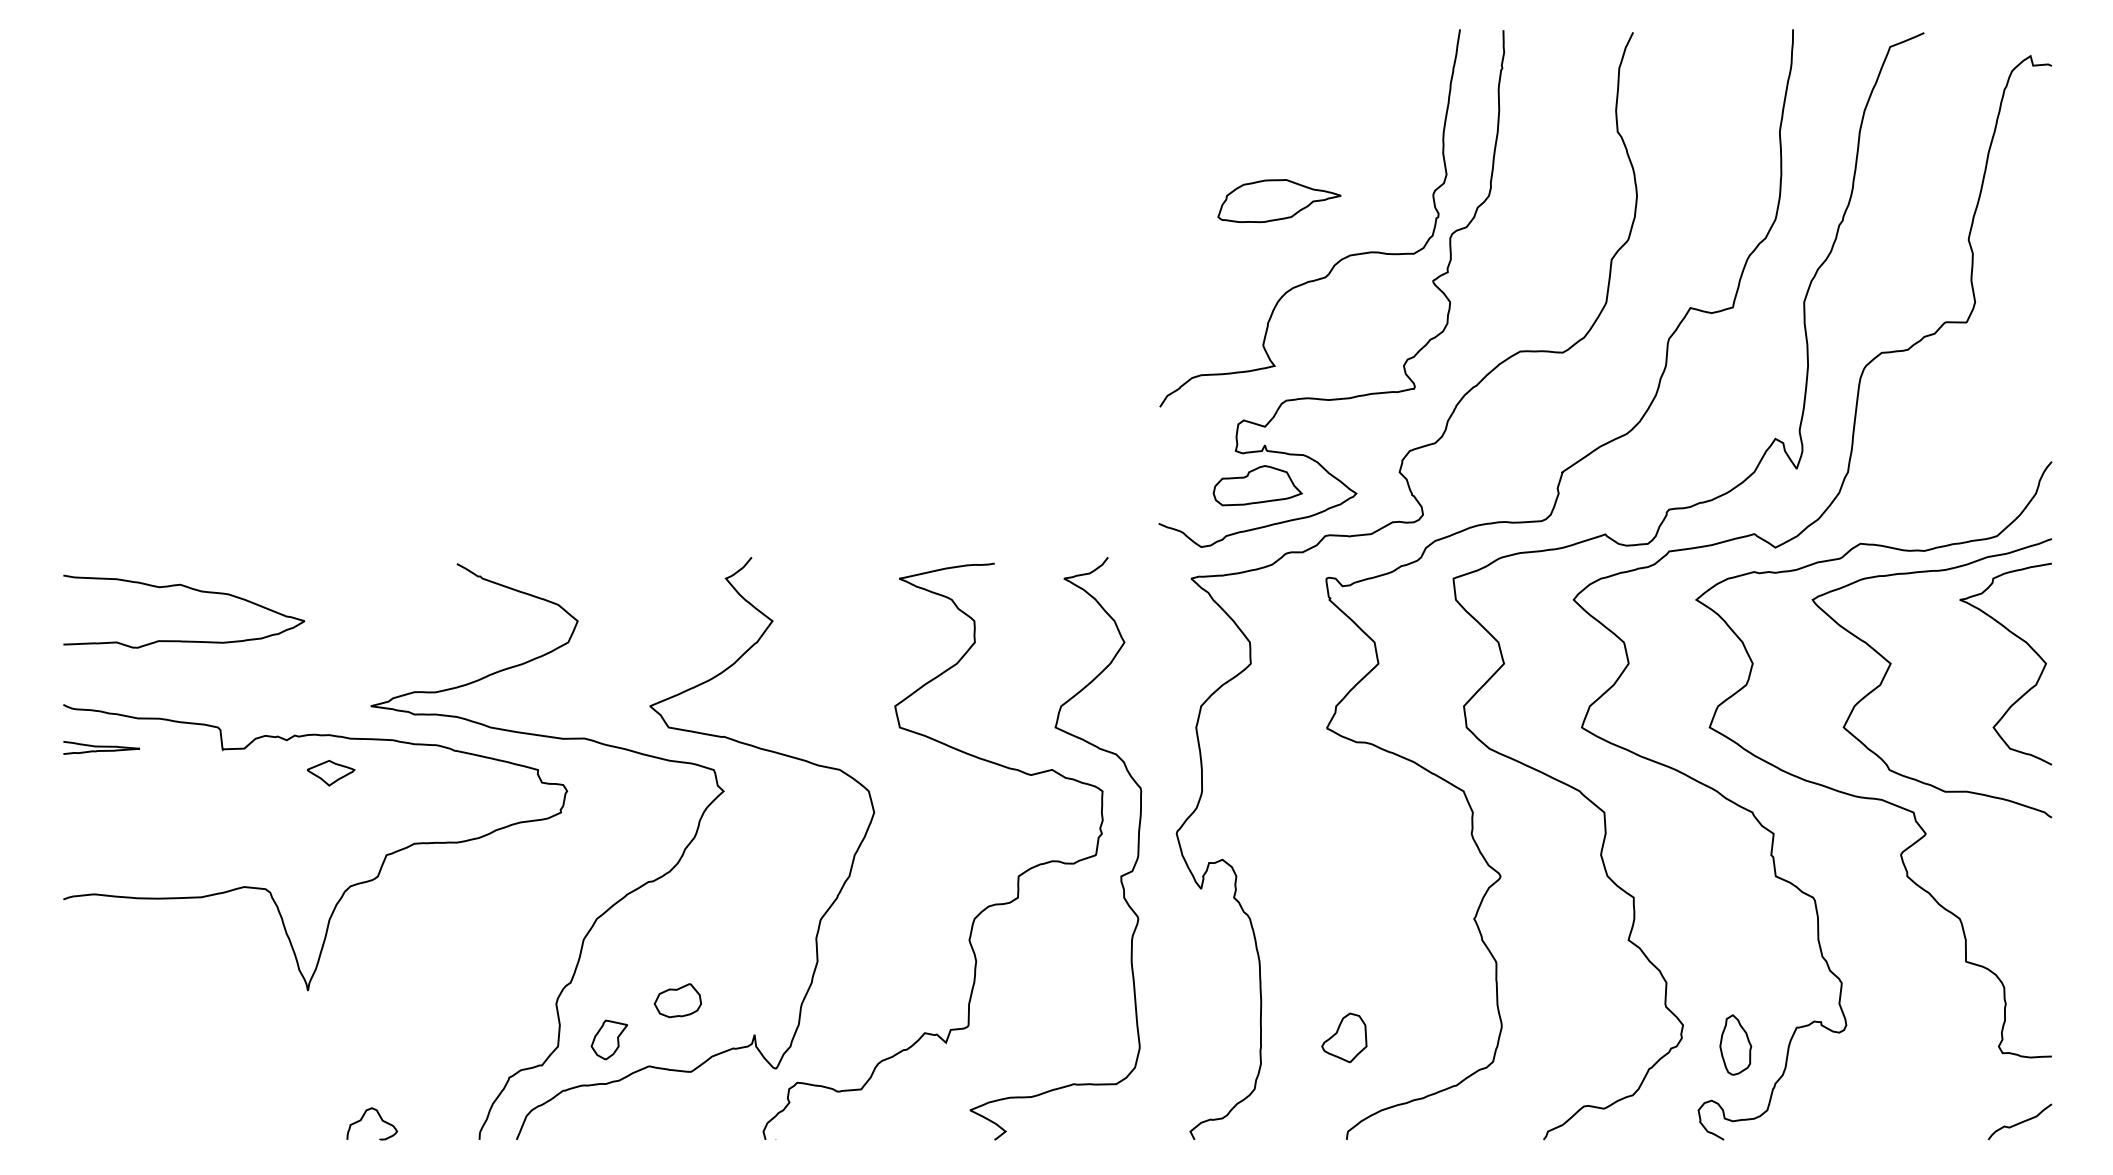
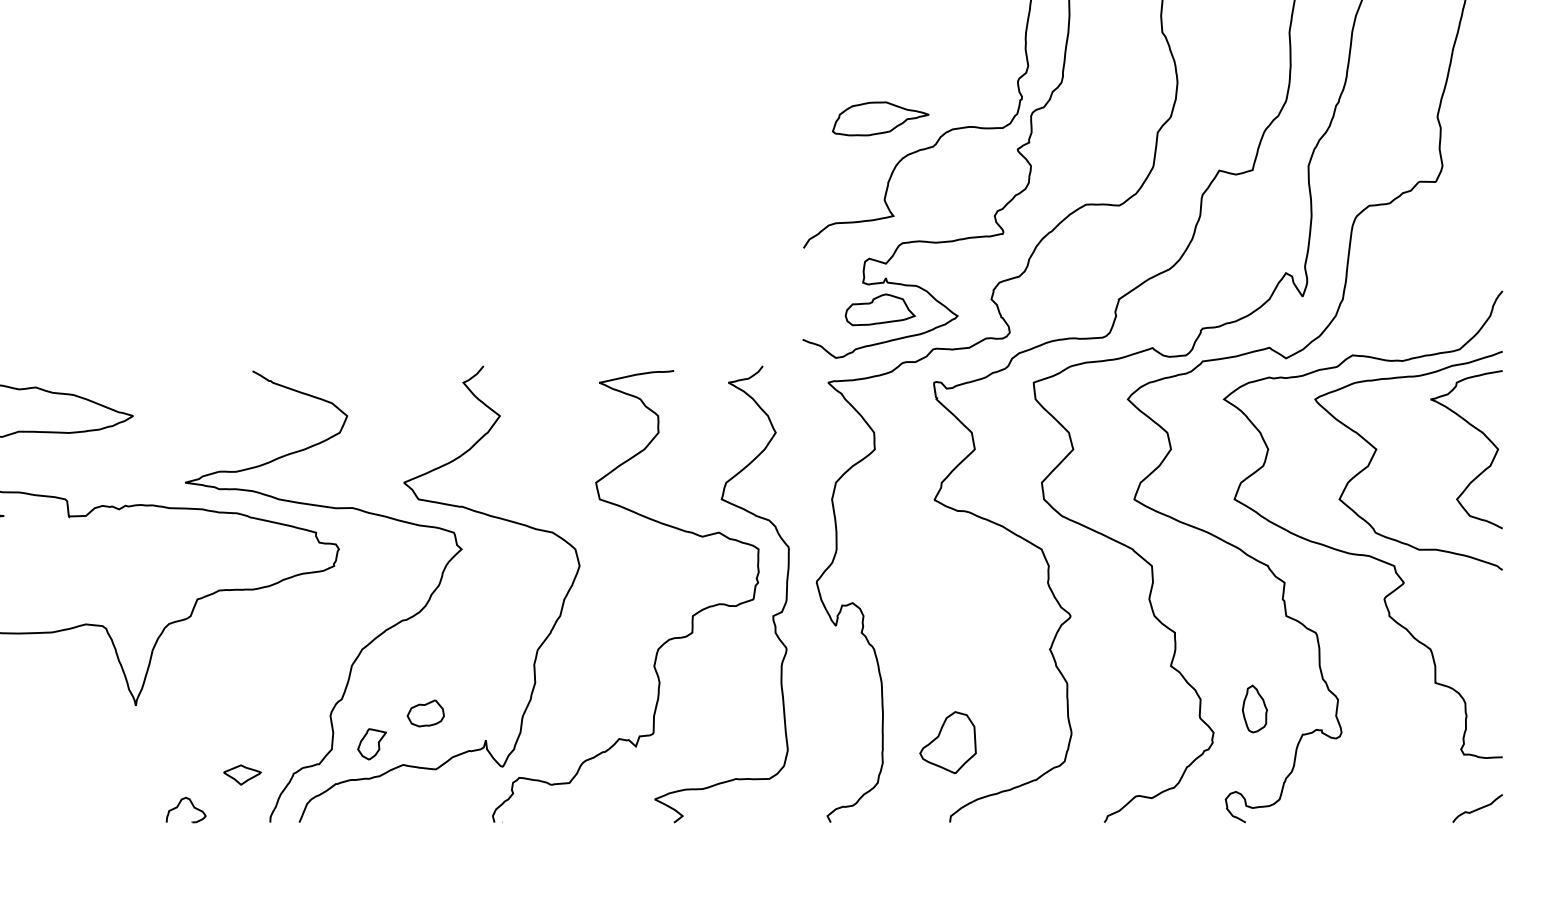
part: (1279, 201) -> (880, 119), moved
part: (331, 773) -> (242, 775), moved
part: (1344, 1037) -> (948, 742), size x1.6
part: (1735, 1044) -> (1254, 708), moved

